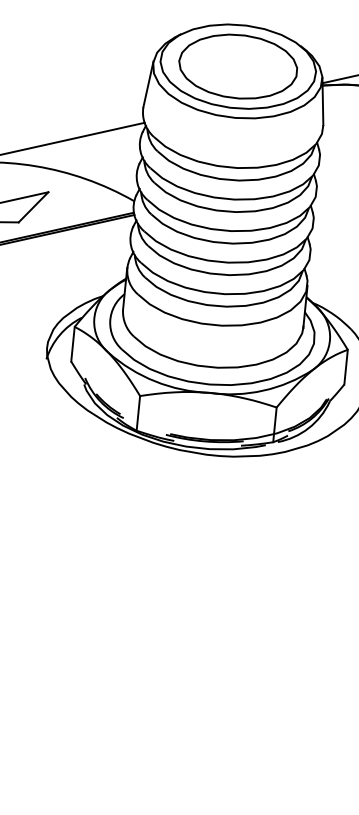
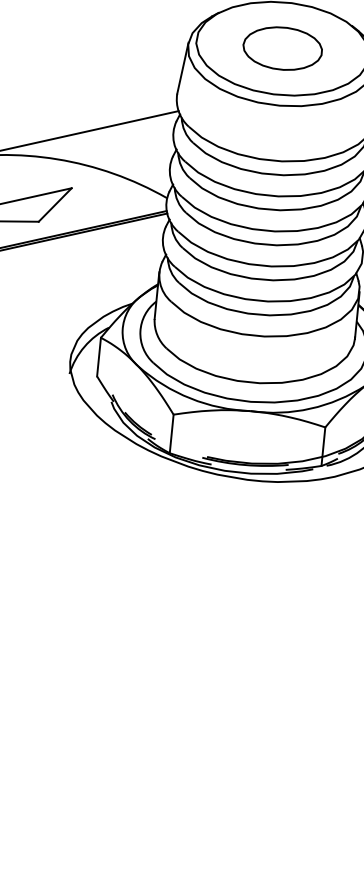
part: (238, 66) -> (282, 48), size x0.6

